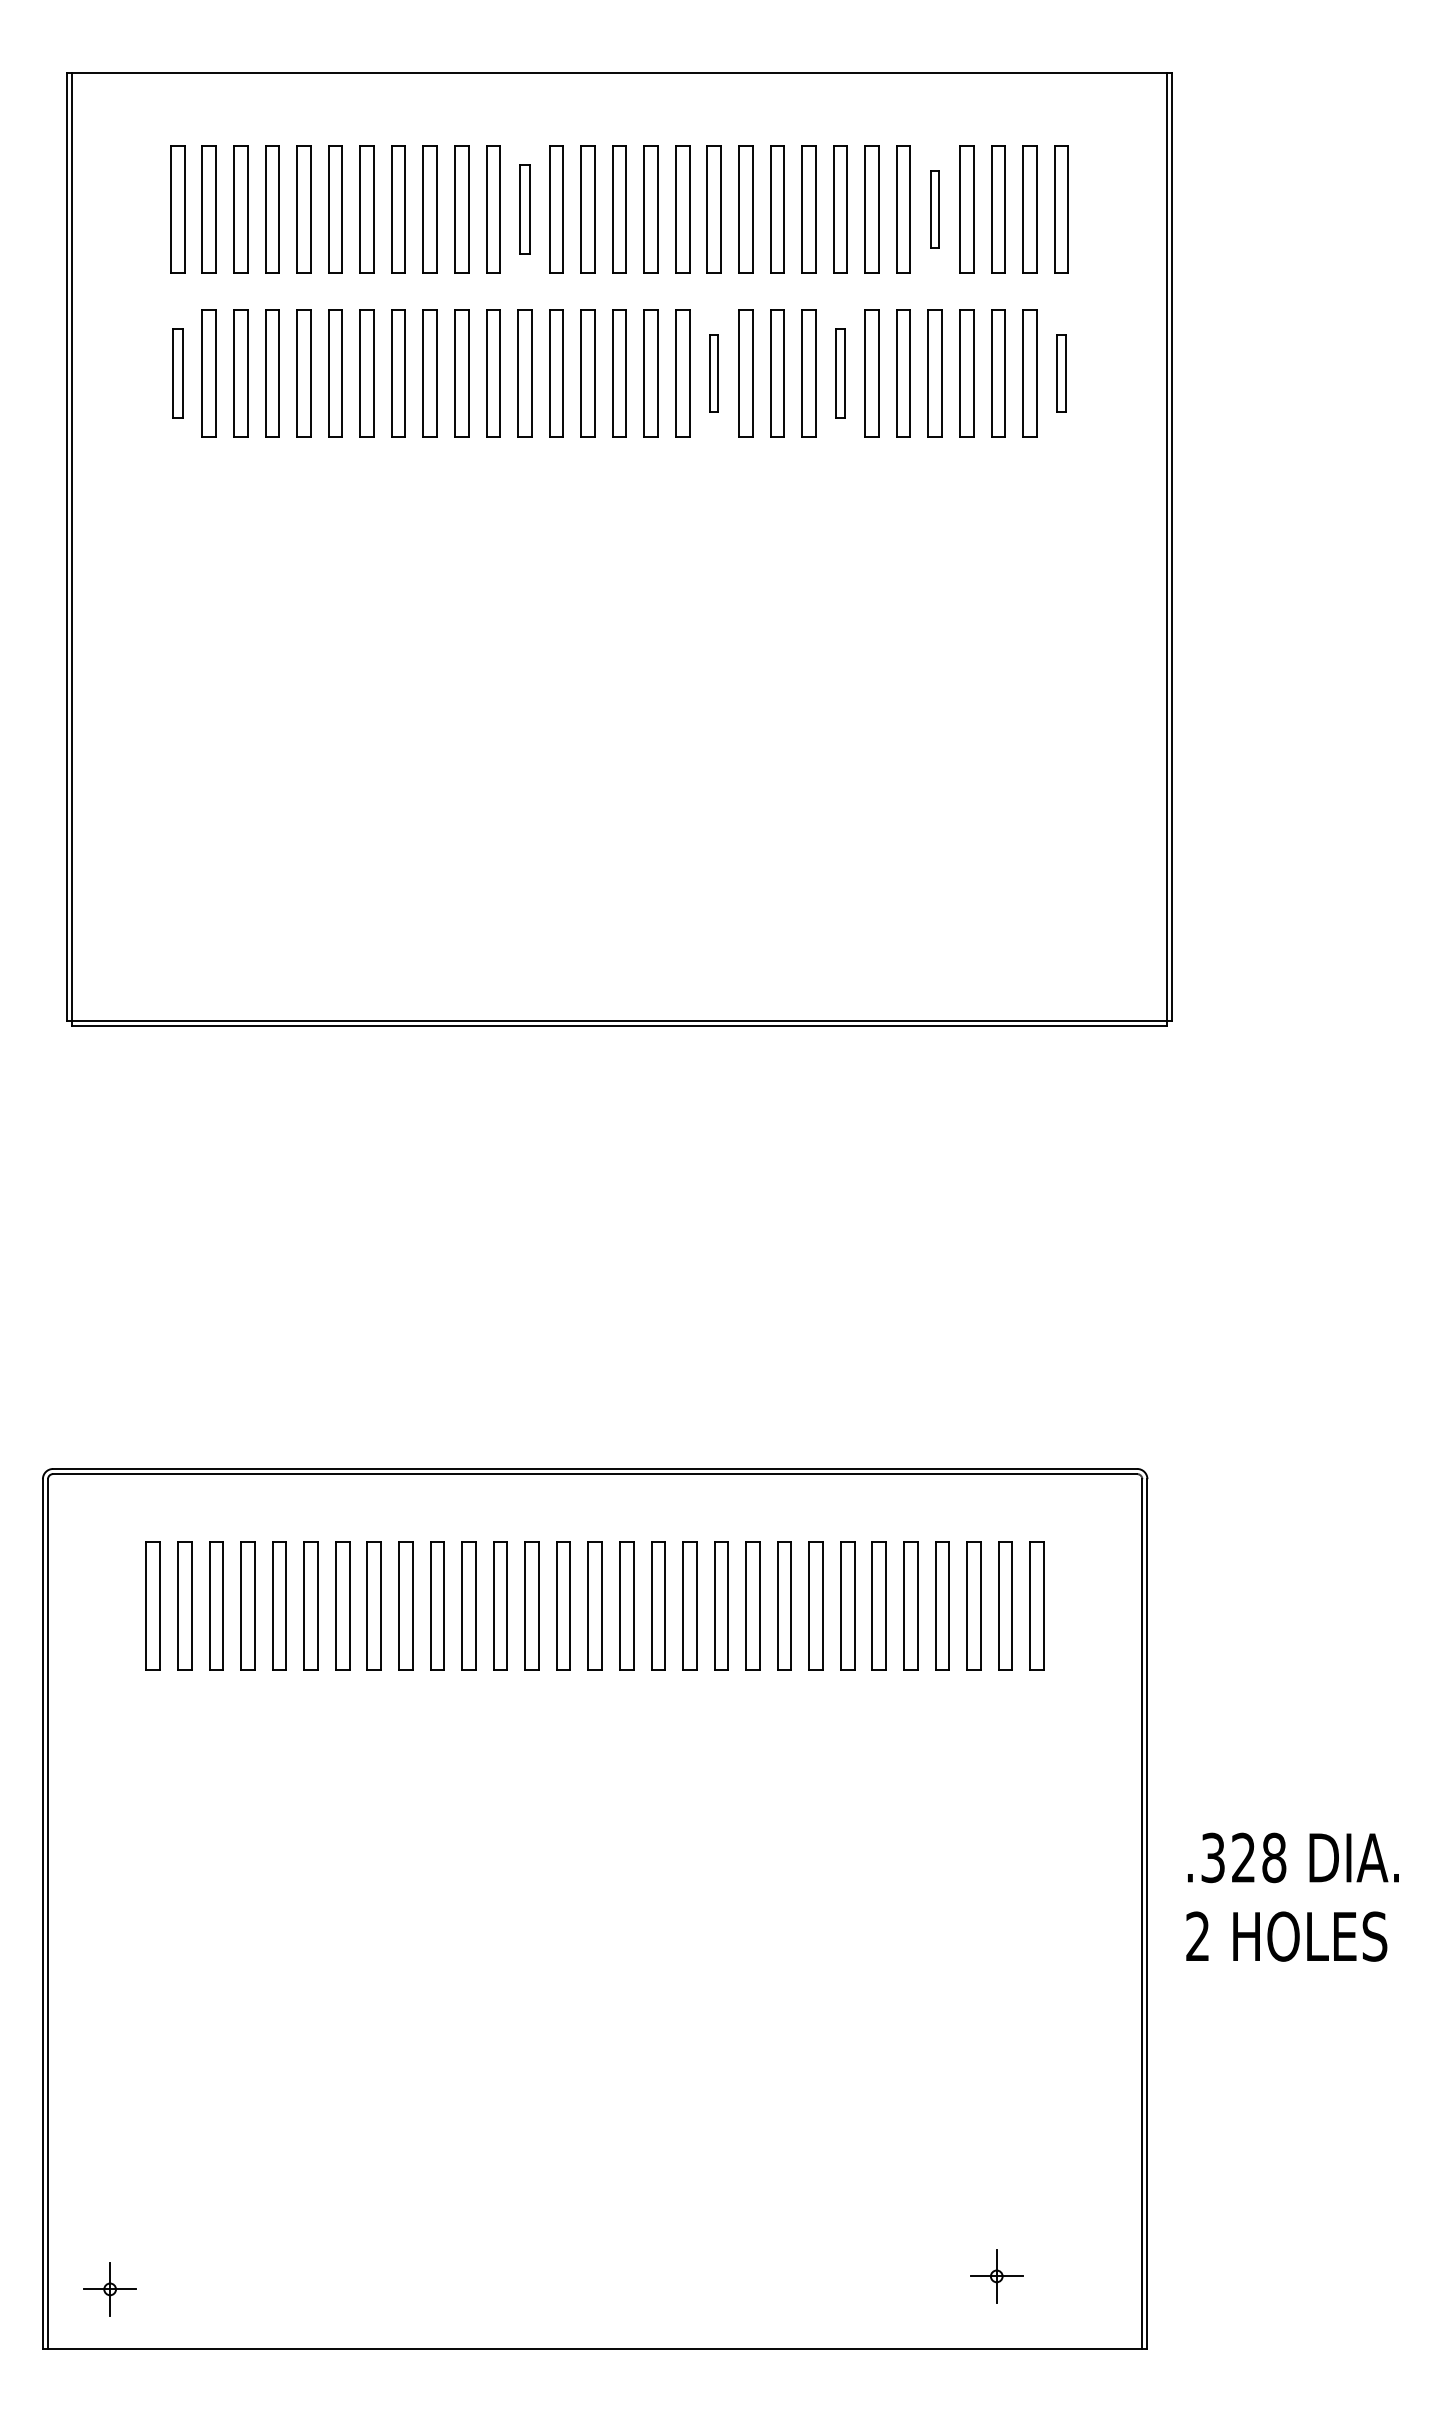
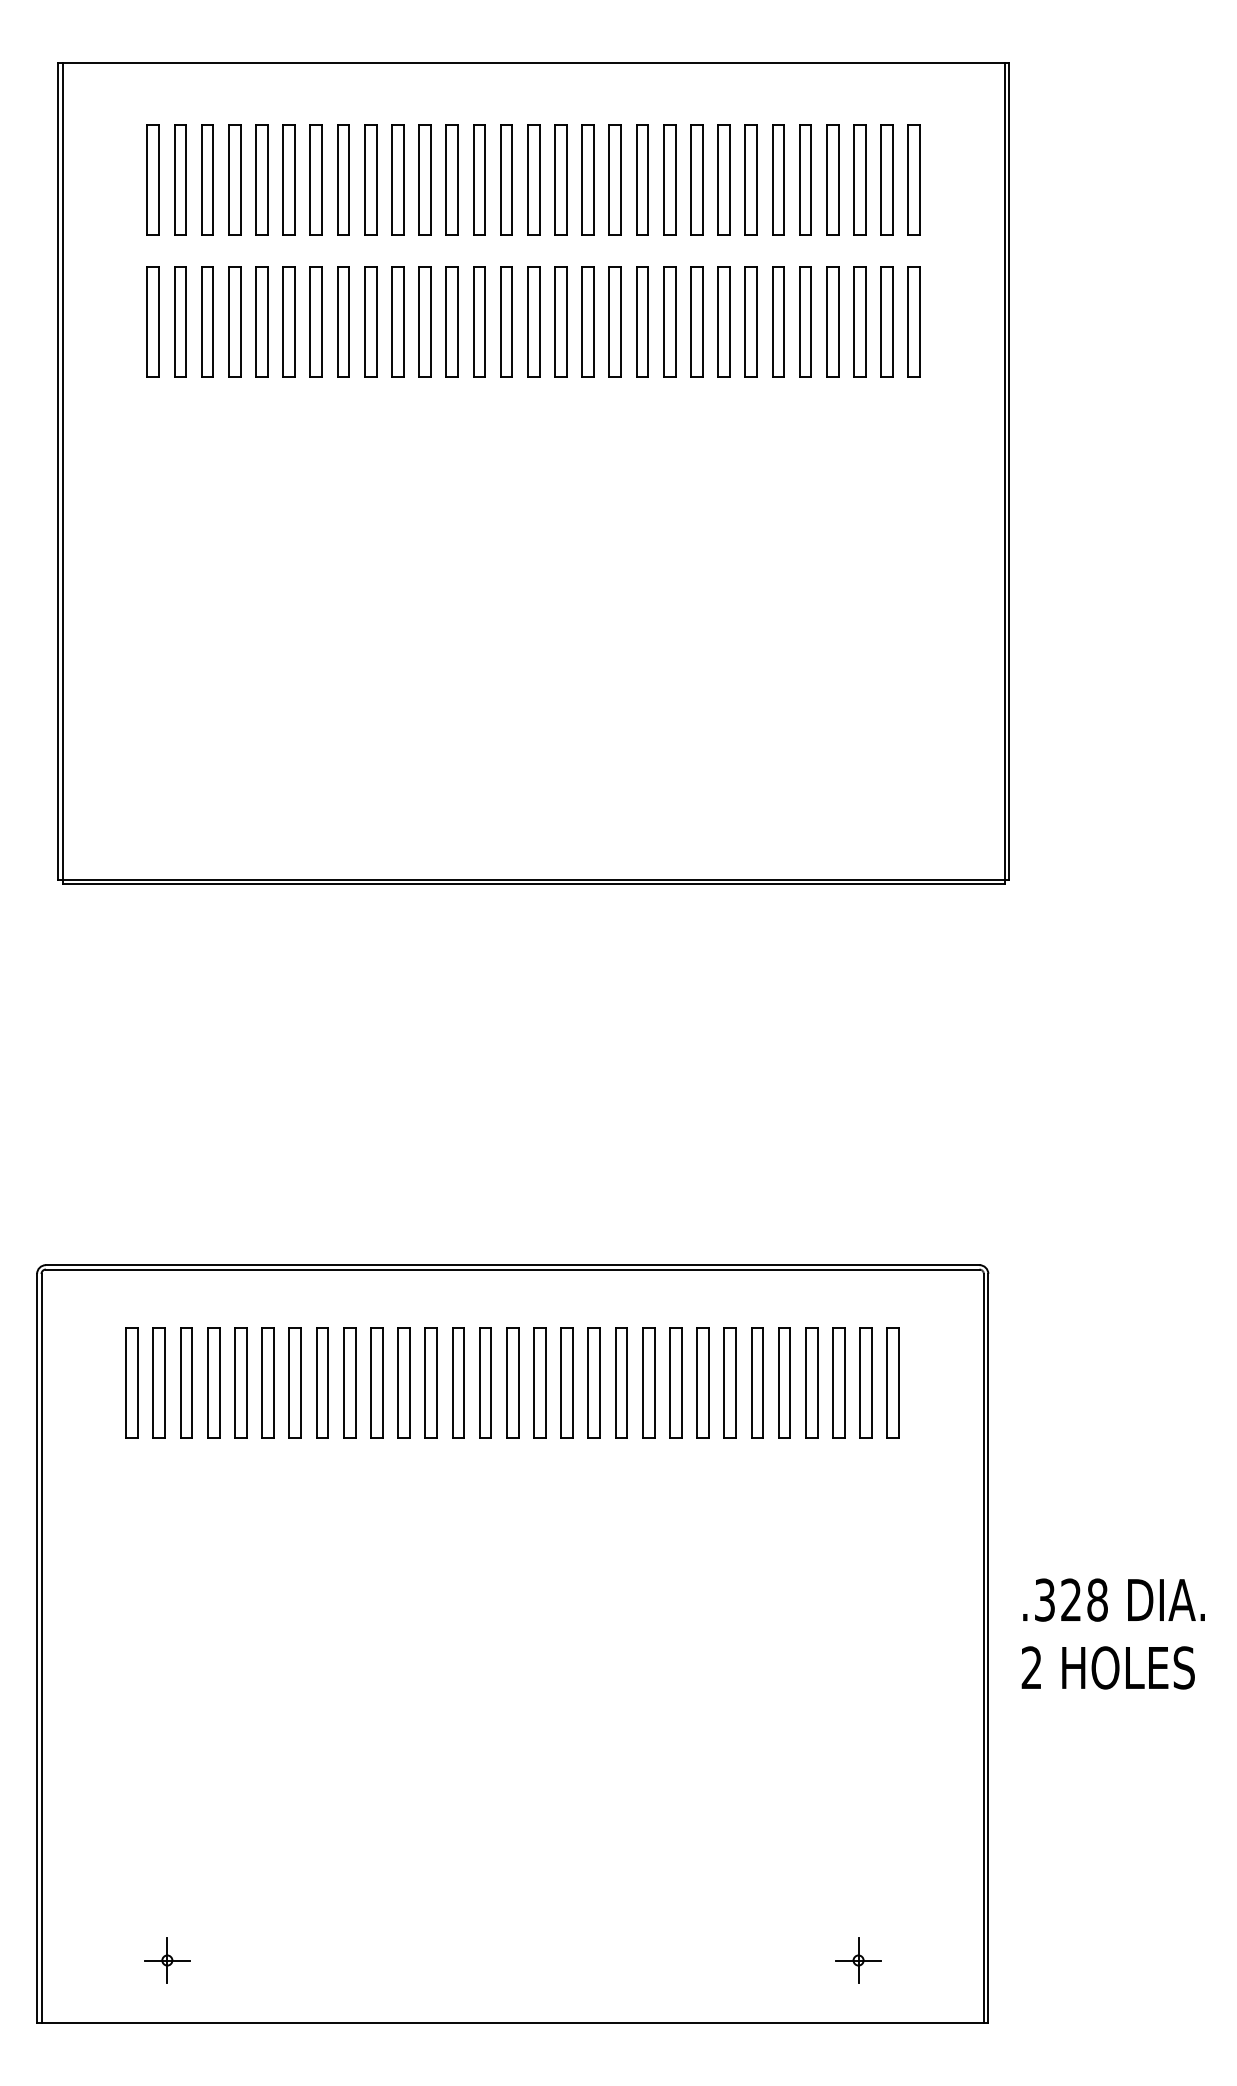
part: (524, 209) -> (451, 180), size x1.43
part: (934, 209) -> (804, 180), size x1.67
part: (177, 373) -> (153, 321), size x1.43
part: (713, 373) -> (614, 321), size x1.67
part: (840, 373) -> (723, 321), size x1.43
part: (1061, 373) -> (914, 321), size x1.67
part: (109, 2289) -> (166, 1960), moved

